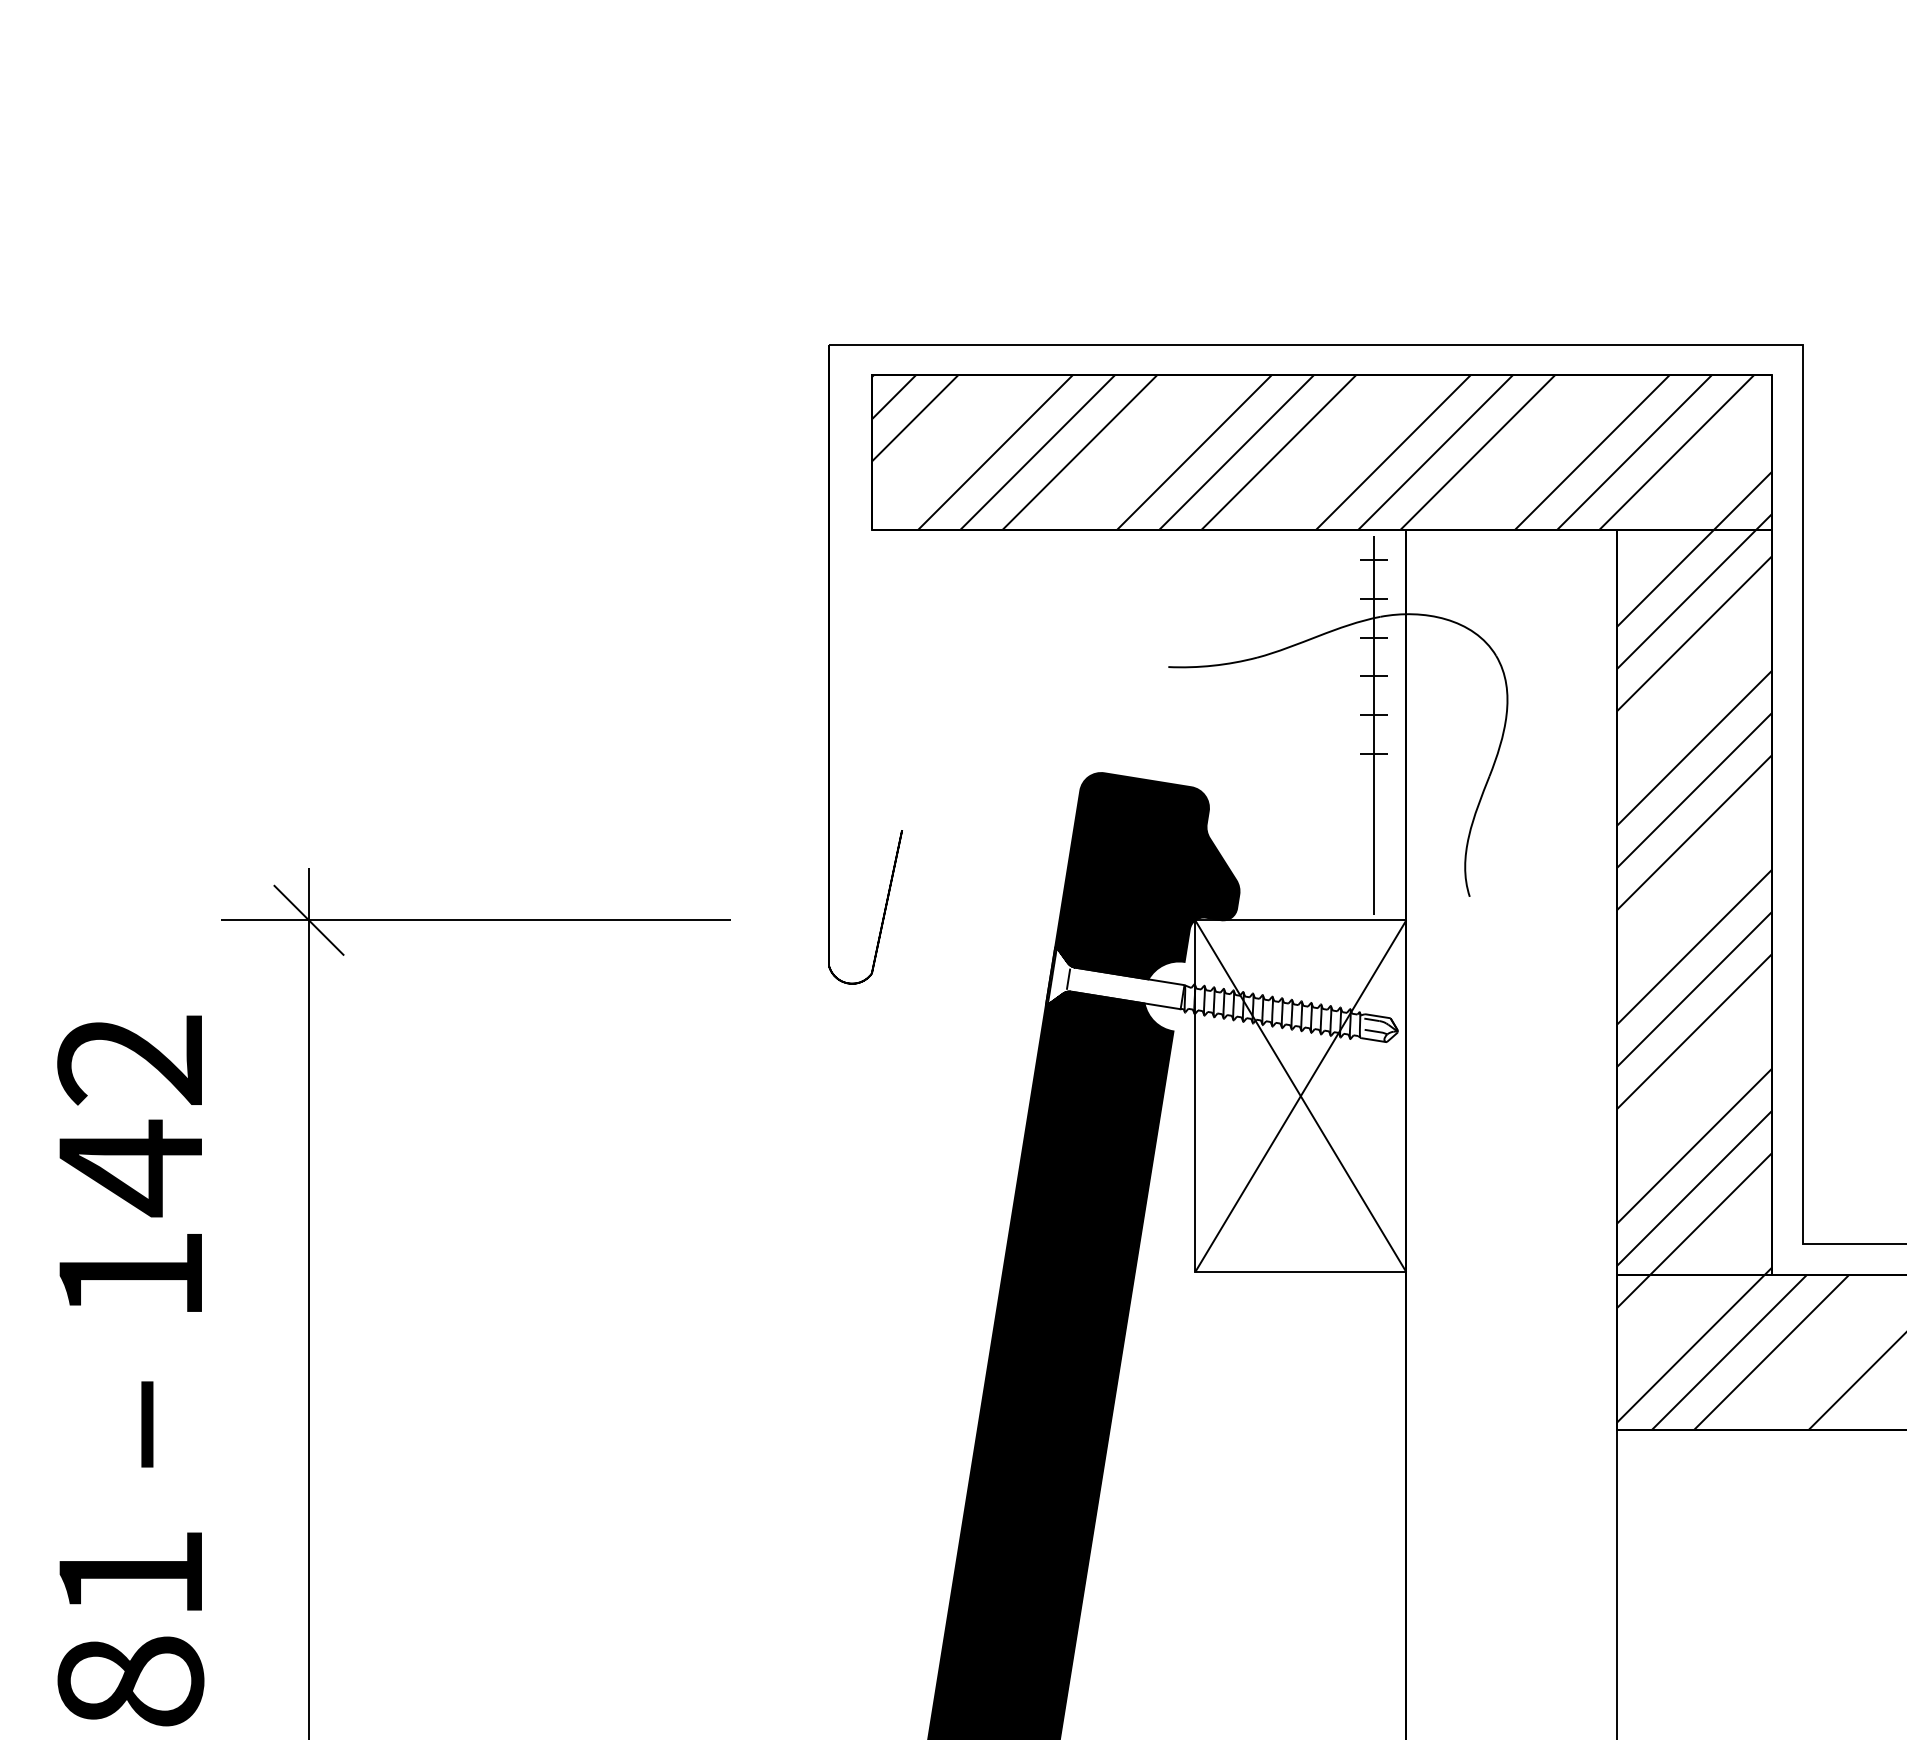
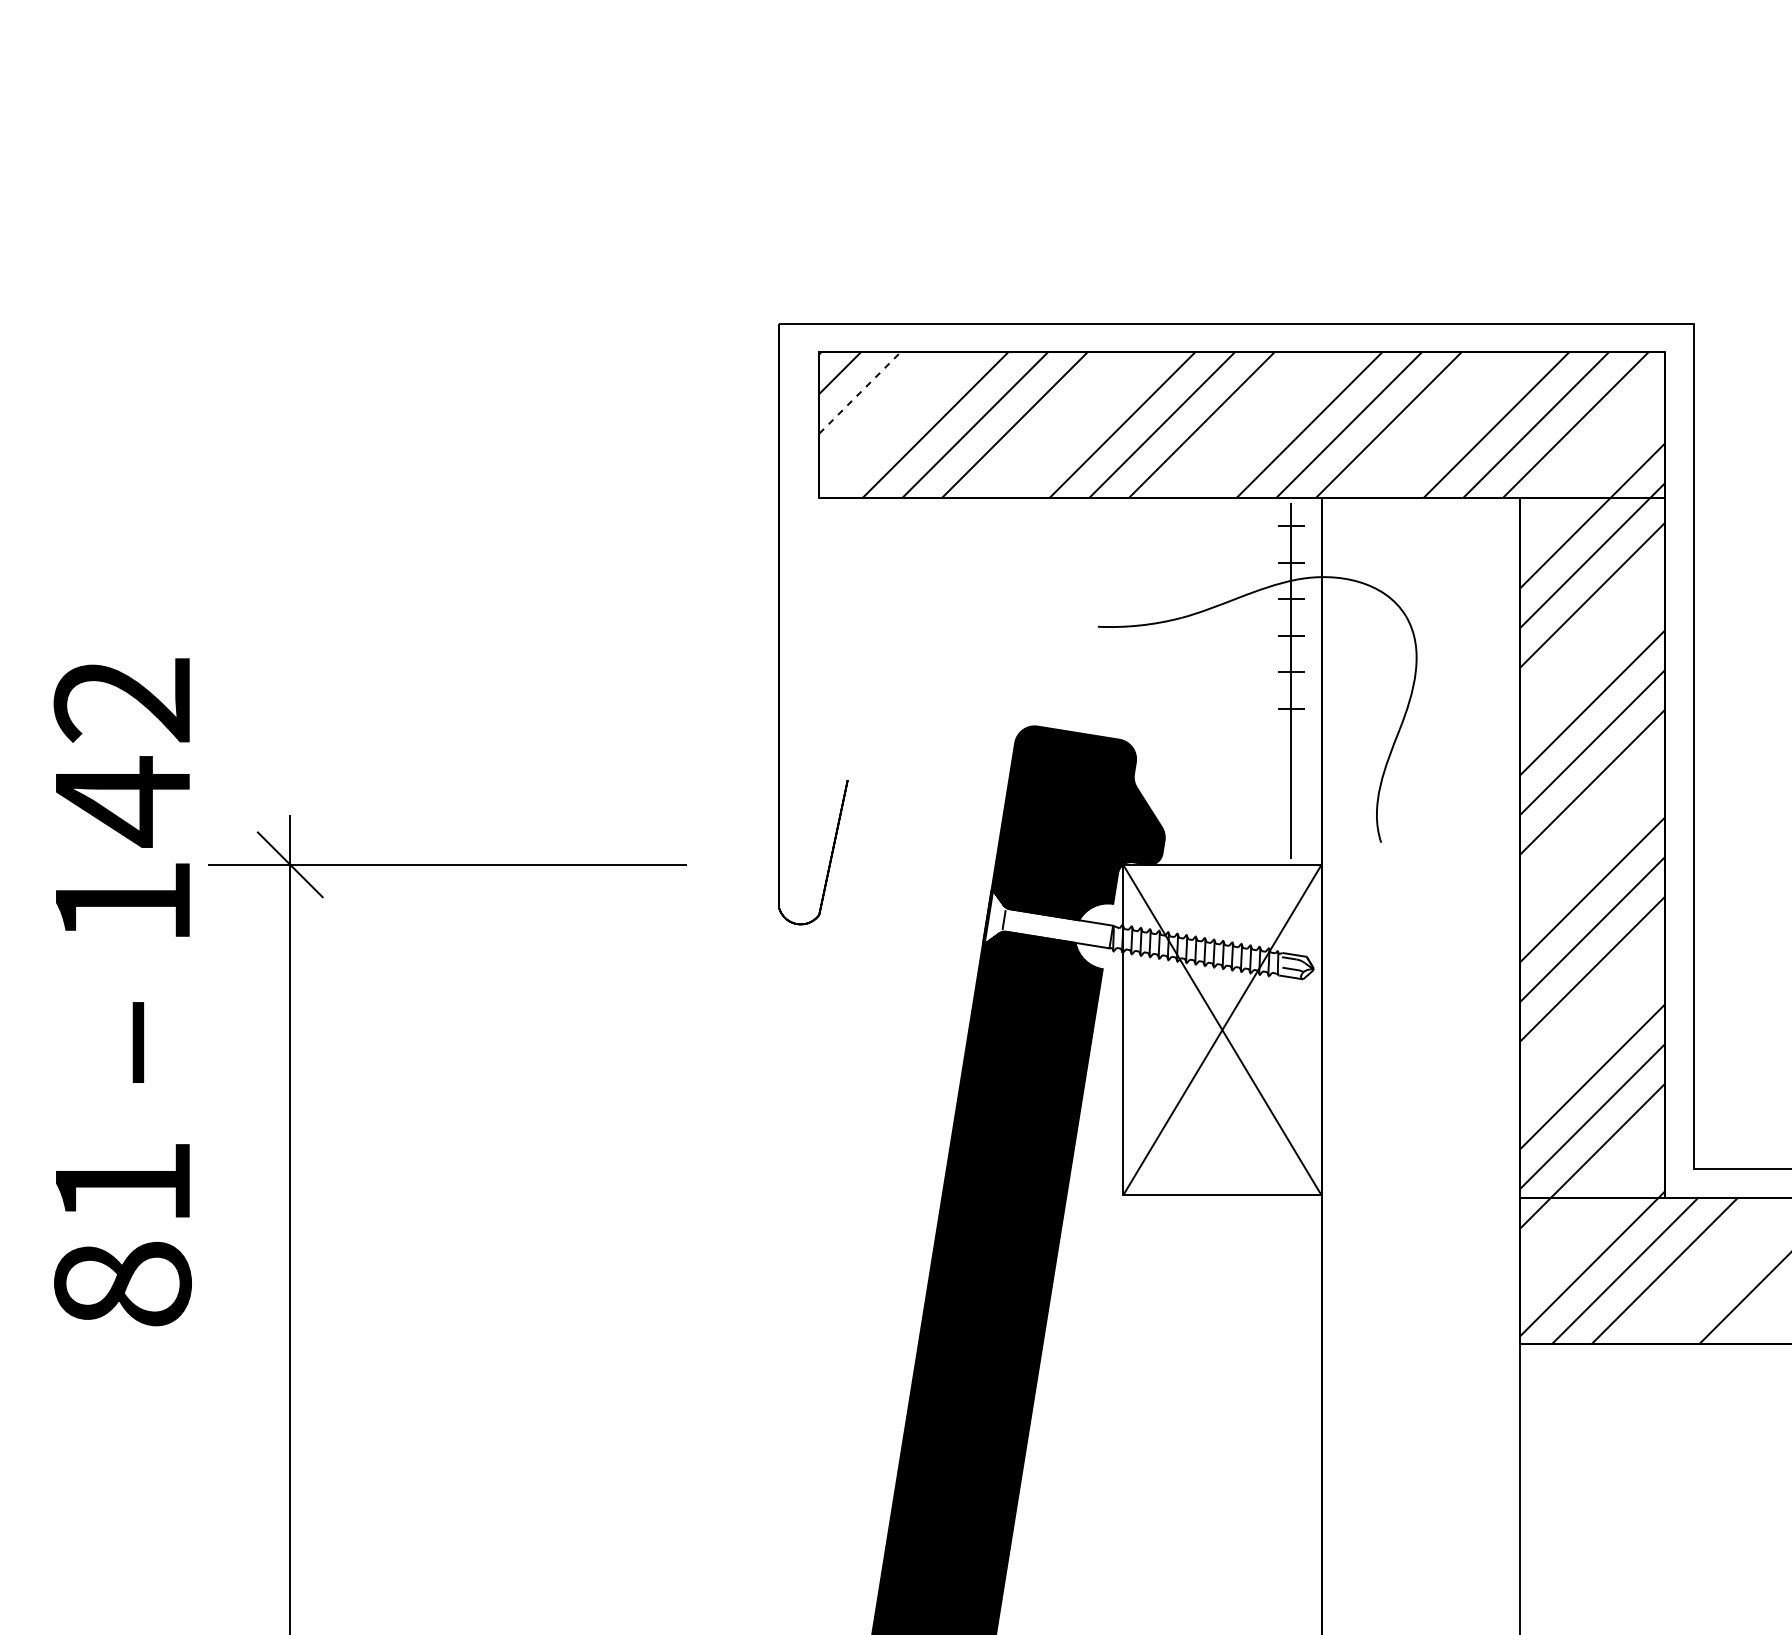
line: (915, 417) -> (860, 392), solid -> dashed
text: (130, 1370) -> (122, 991), moved

